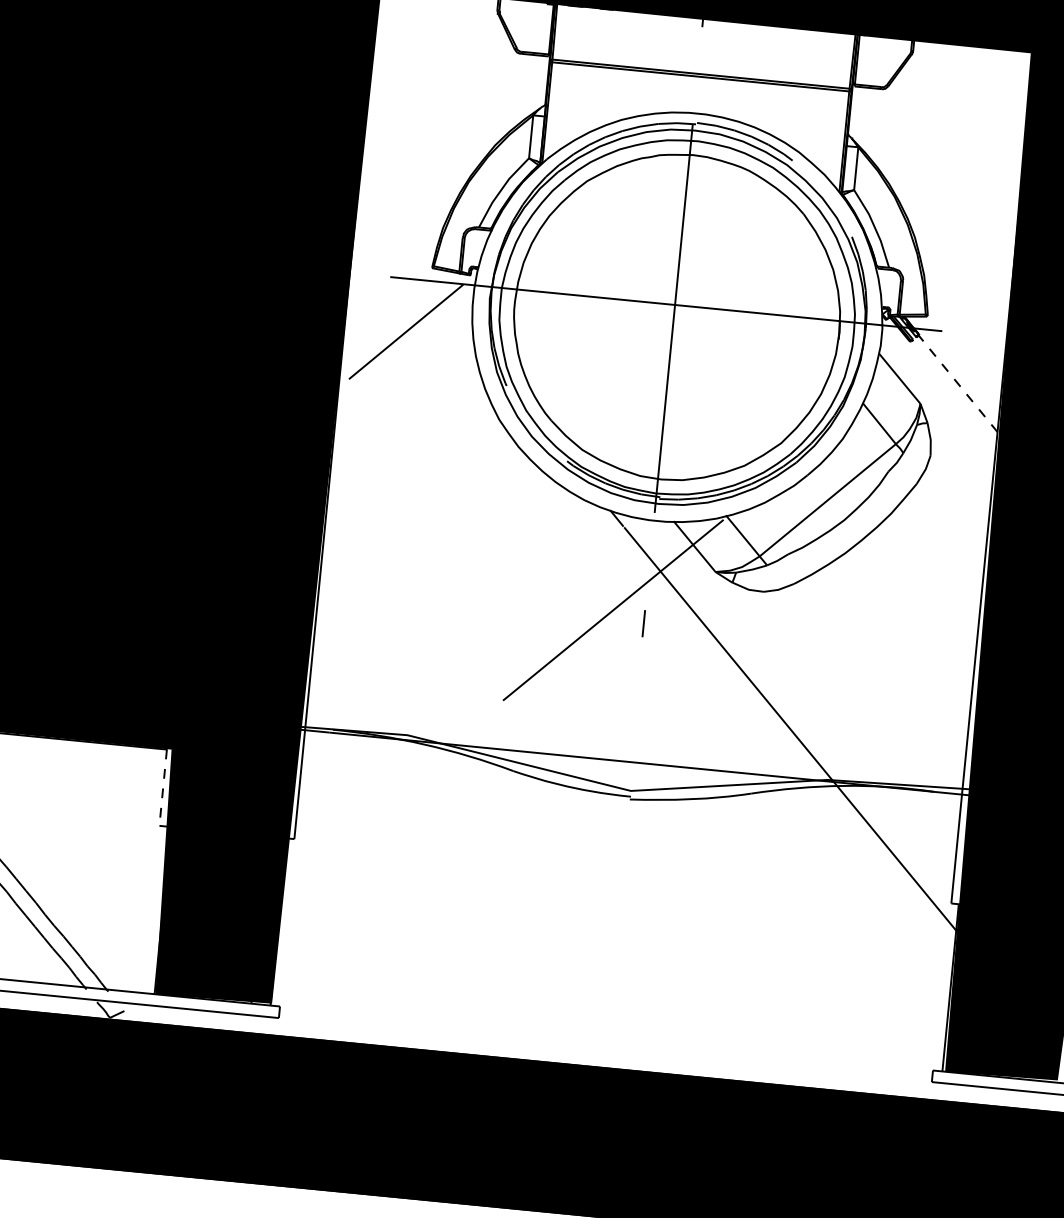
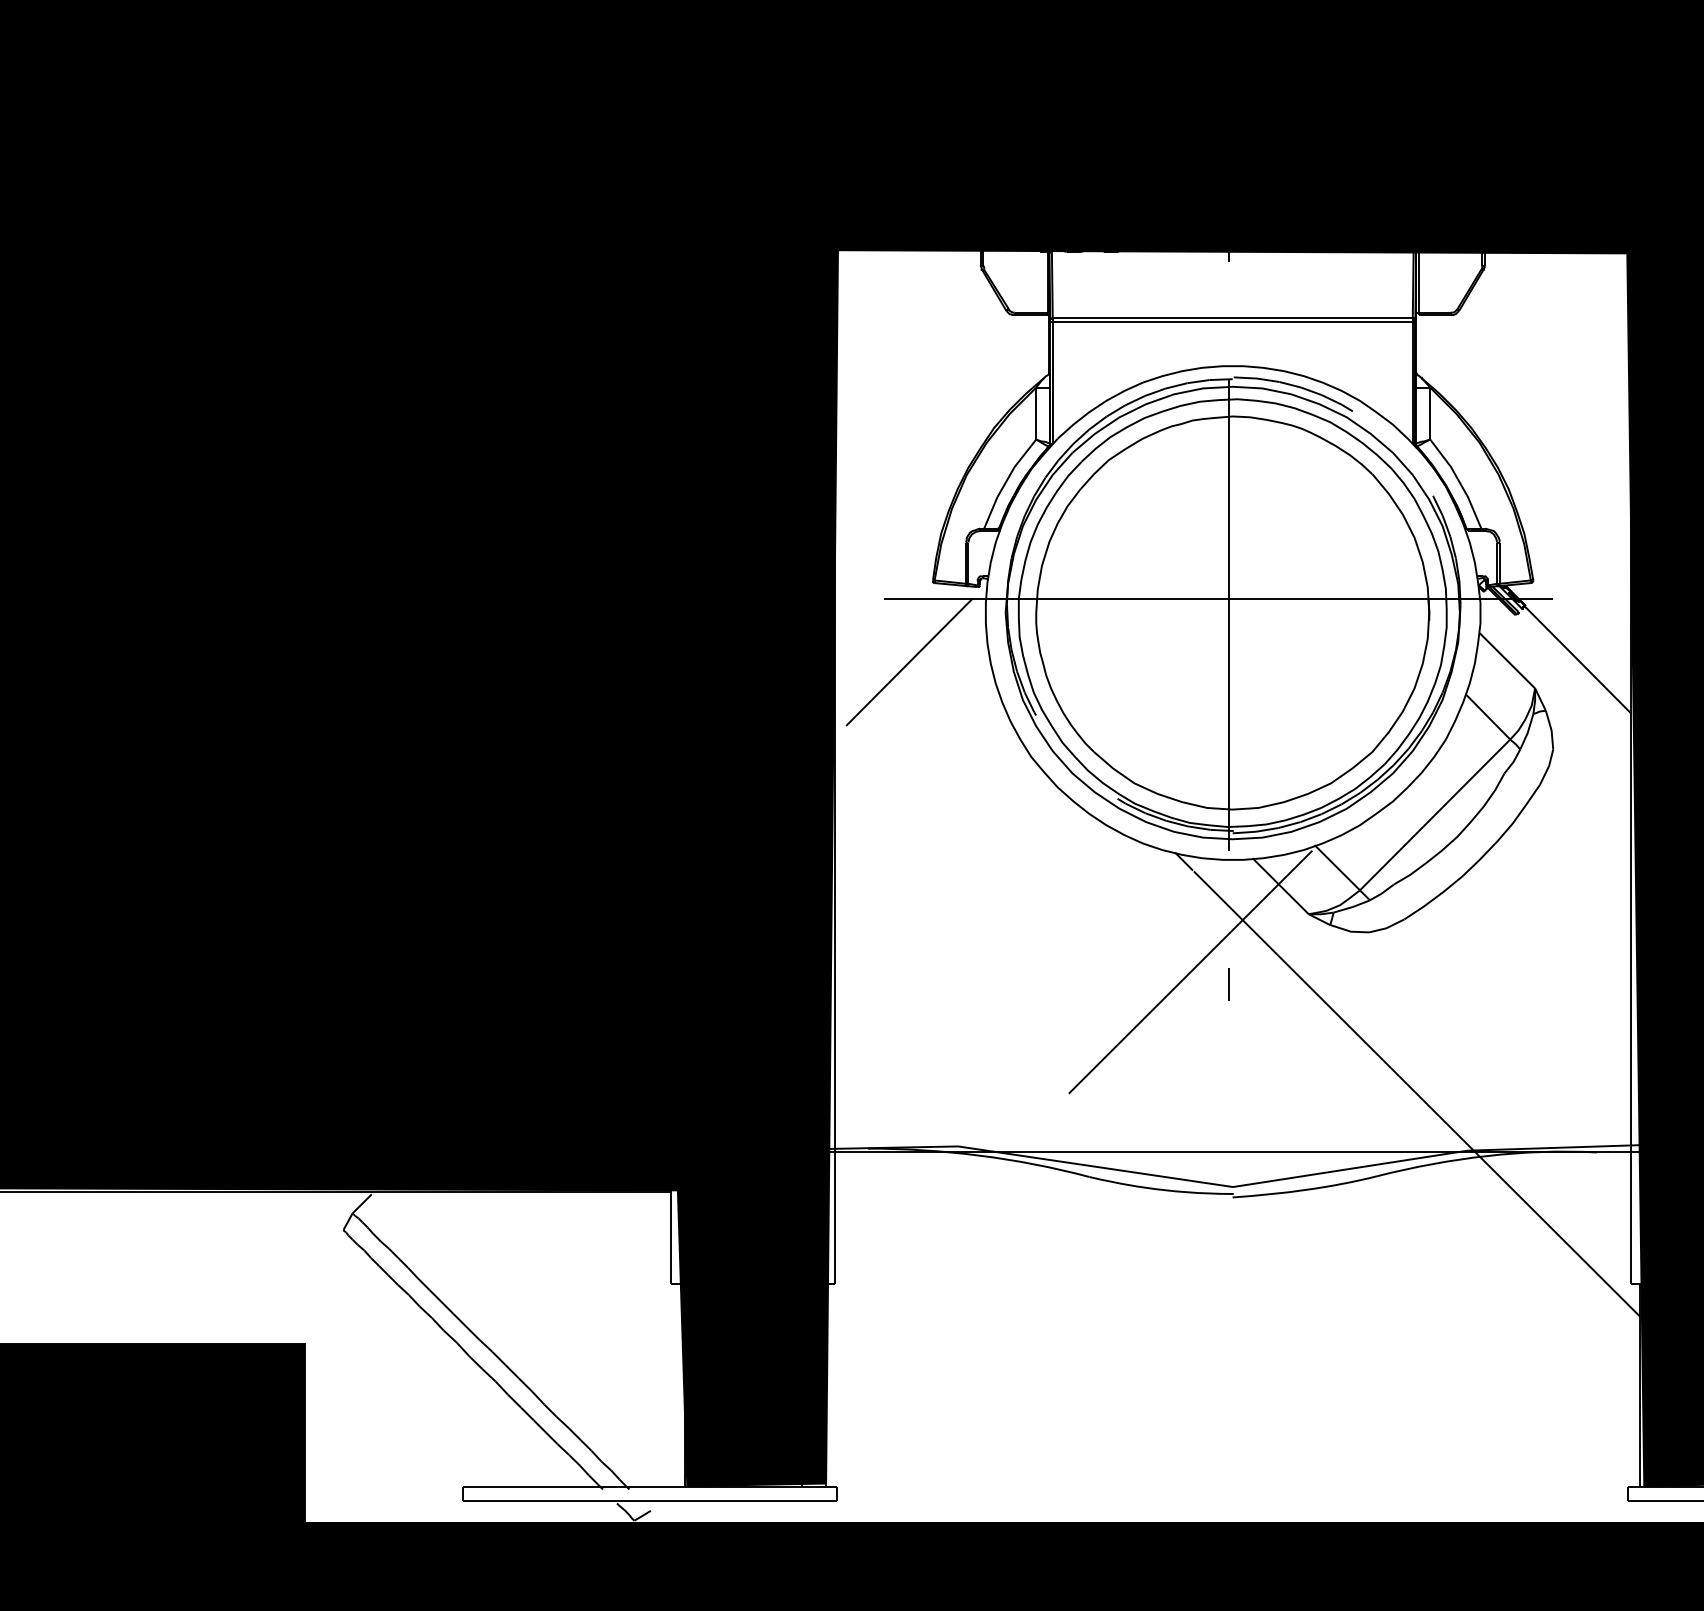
line: (957, 383) -> (1577, 659), dashed -> solid
line: (163, 787) -> (671, 1238), dashed -> solid

